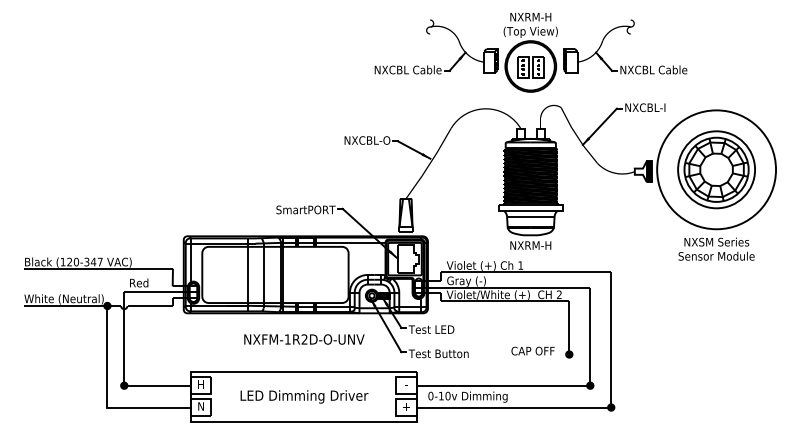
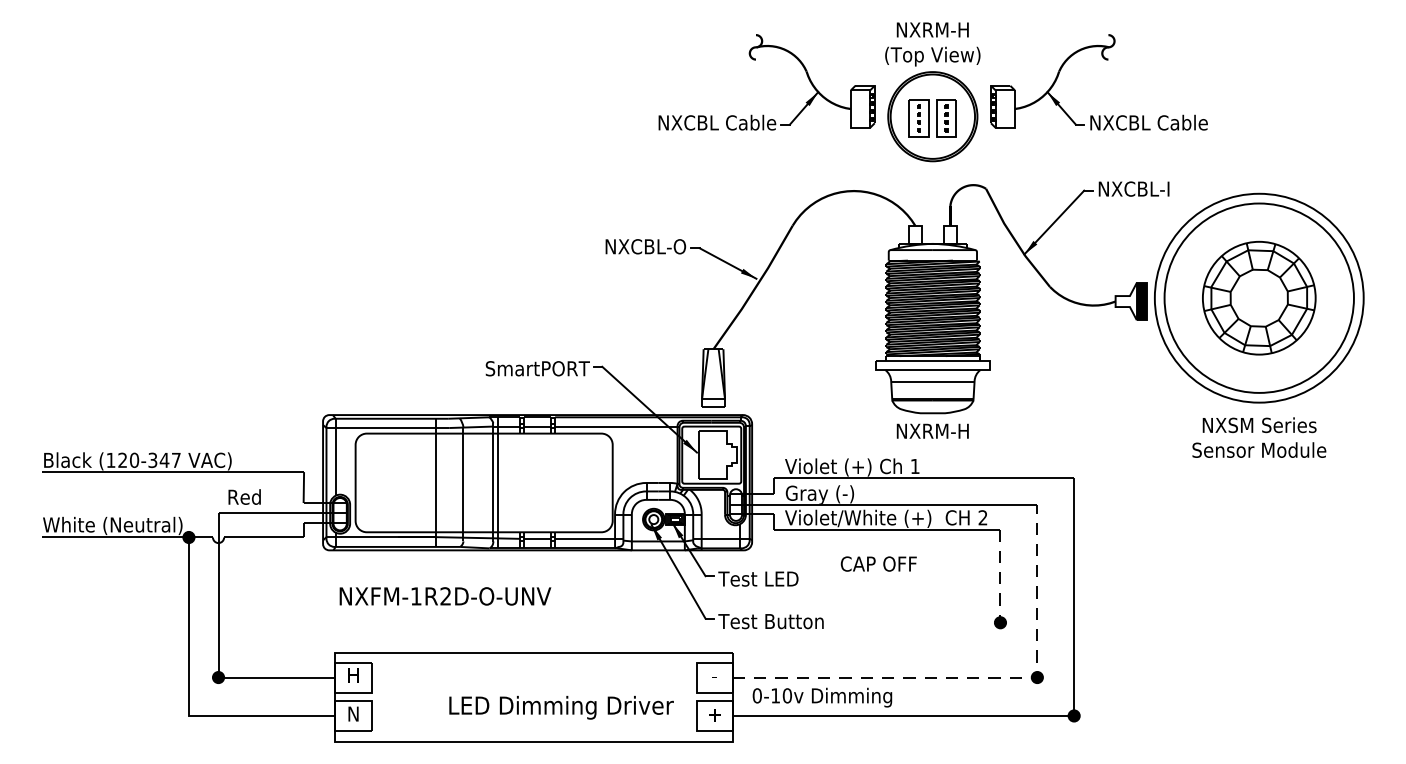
circle: (716, 169) -> (1259, 297), size x1.4
line: (569, 328) -> (1000, 577), solid -> dashed
text: (304, 339) -> (445, 596), moved
text: (532, 350) -> (877, 562), moved
line: (553, 385) -> (972, 677), solid -> dashed
text: (304, 396) -> (561, 707), moved

